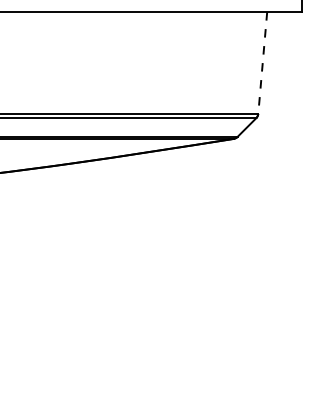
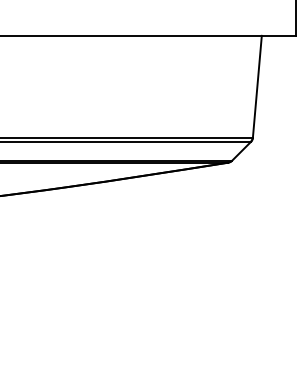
line: (262, 63) -> (257, 87), dashed -> solid

